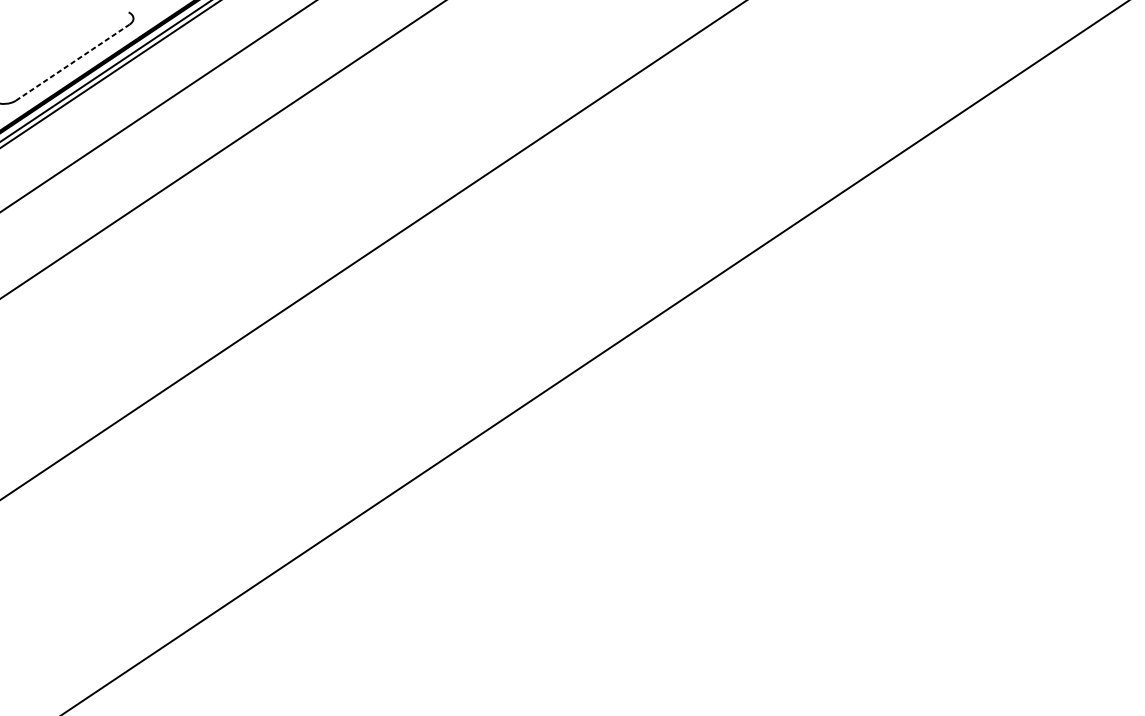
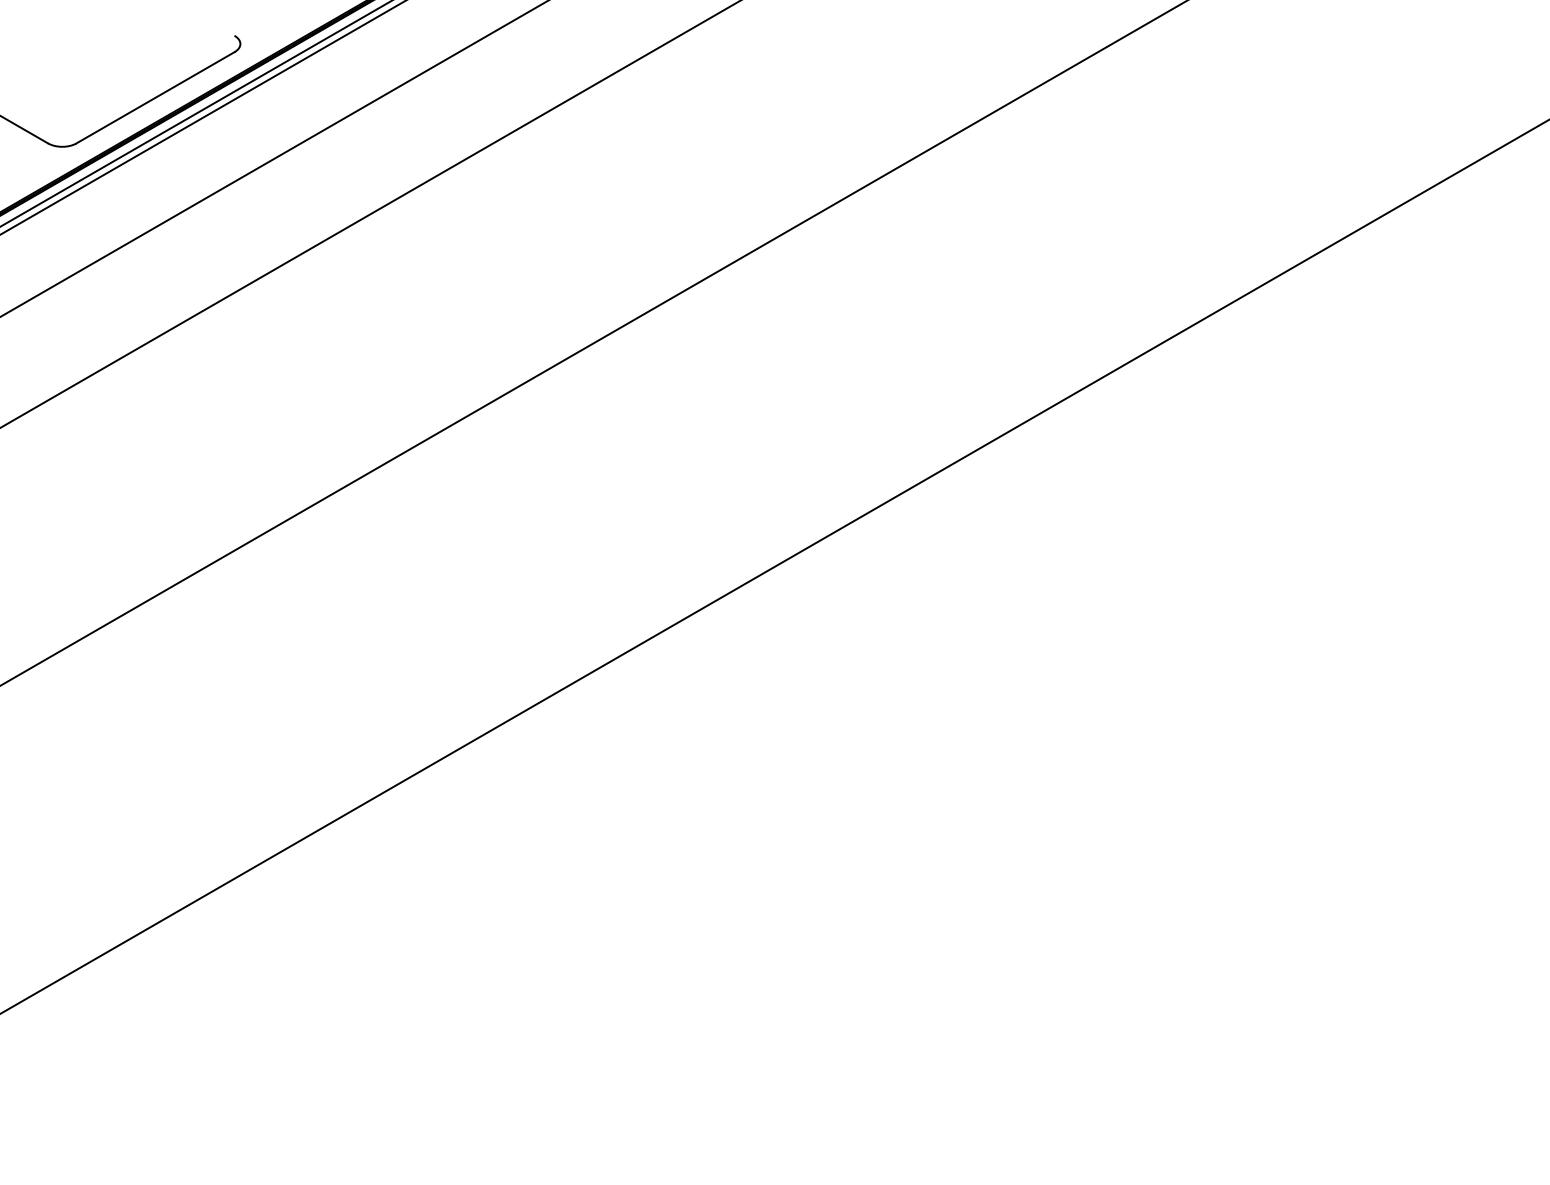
line: (72, 62) -> (155, 97), dashed -> solid

